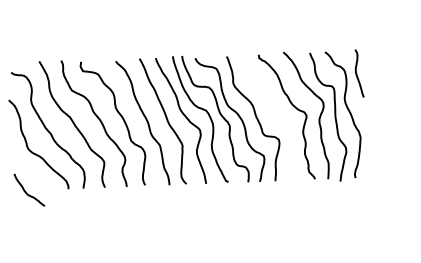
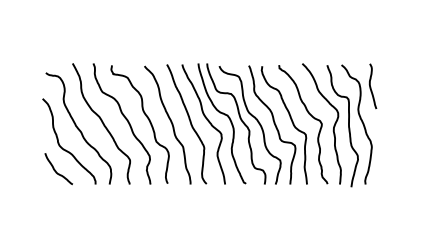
curve: (274, 115) -> (291, 122), added
curve: (27, 191) -> (56, 170), moved

